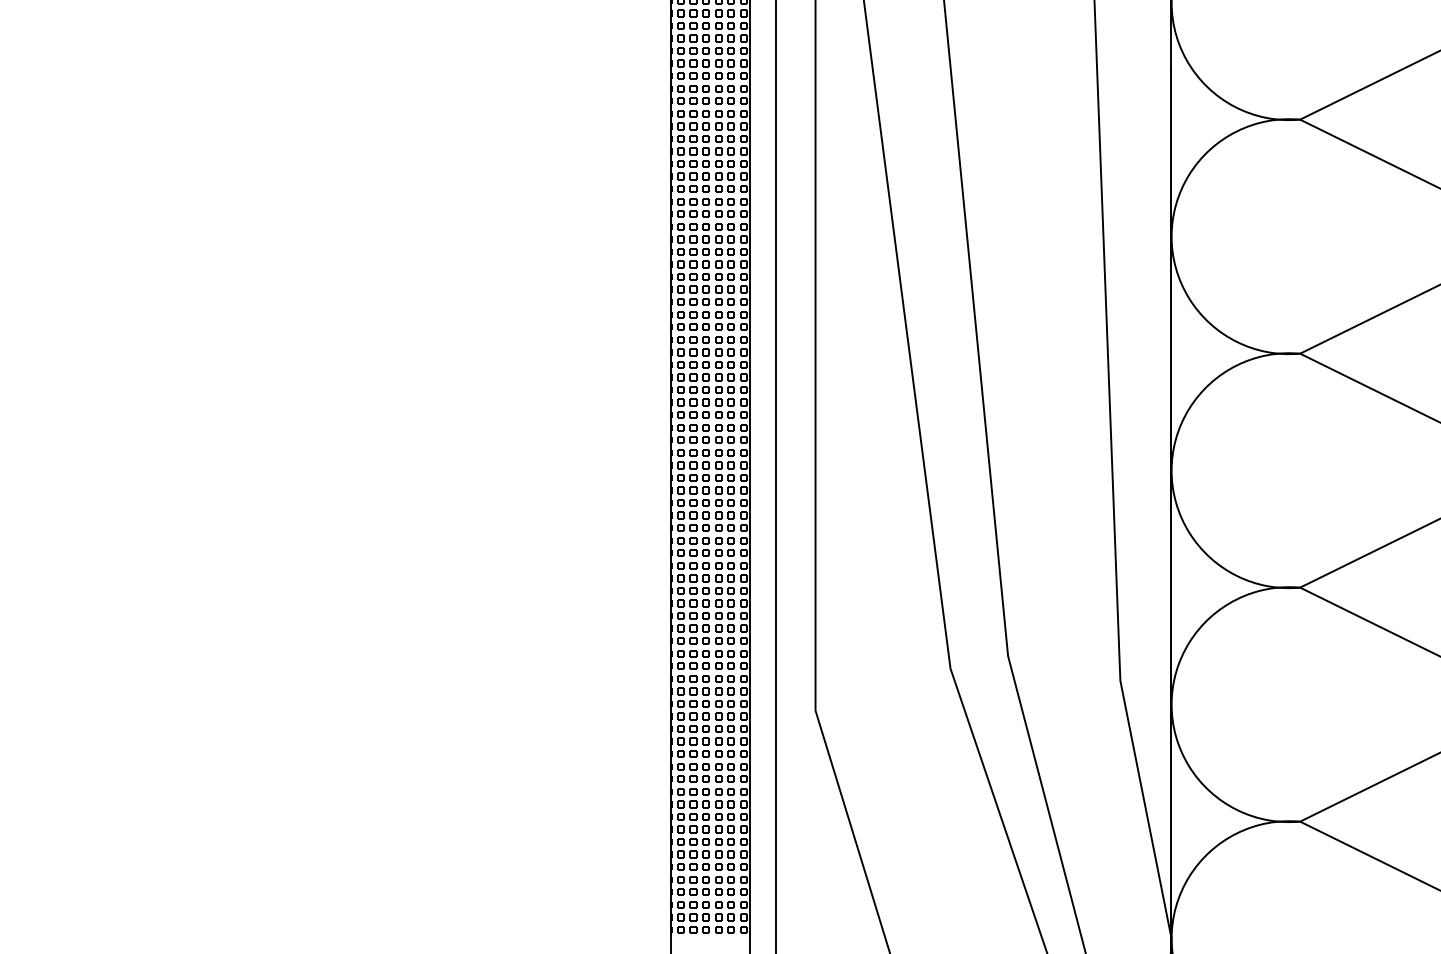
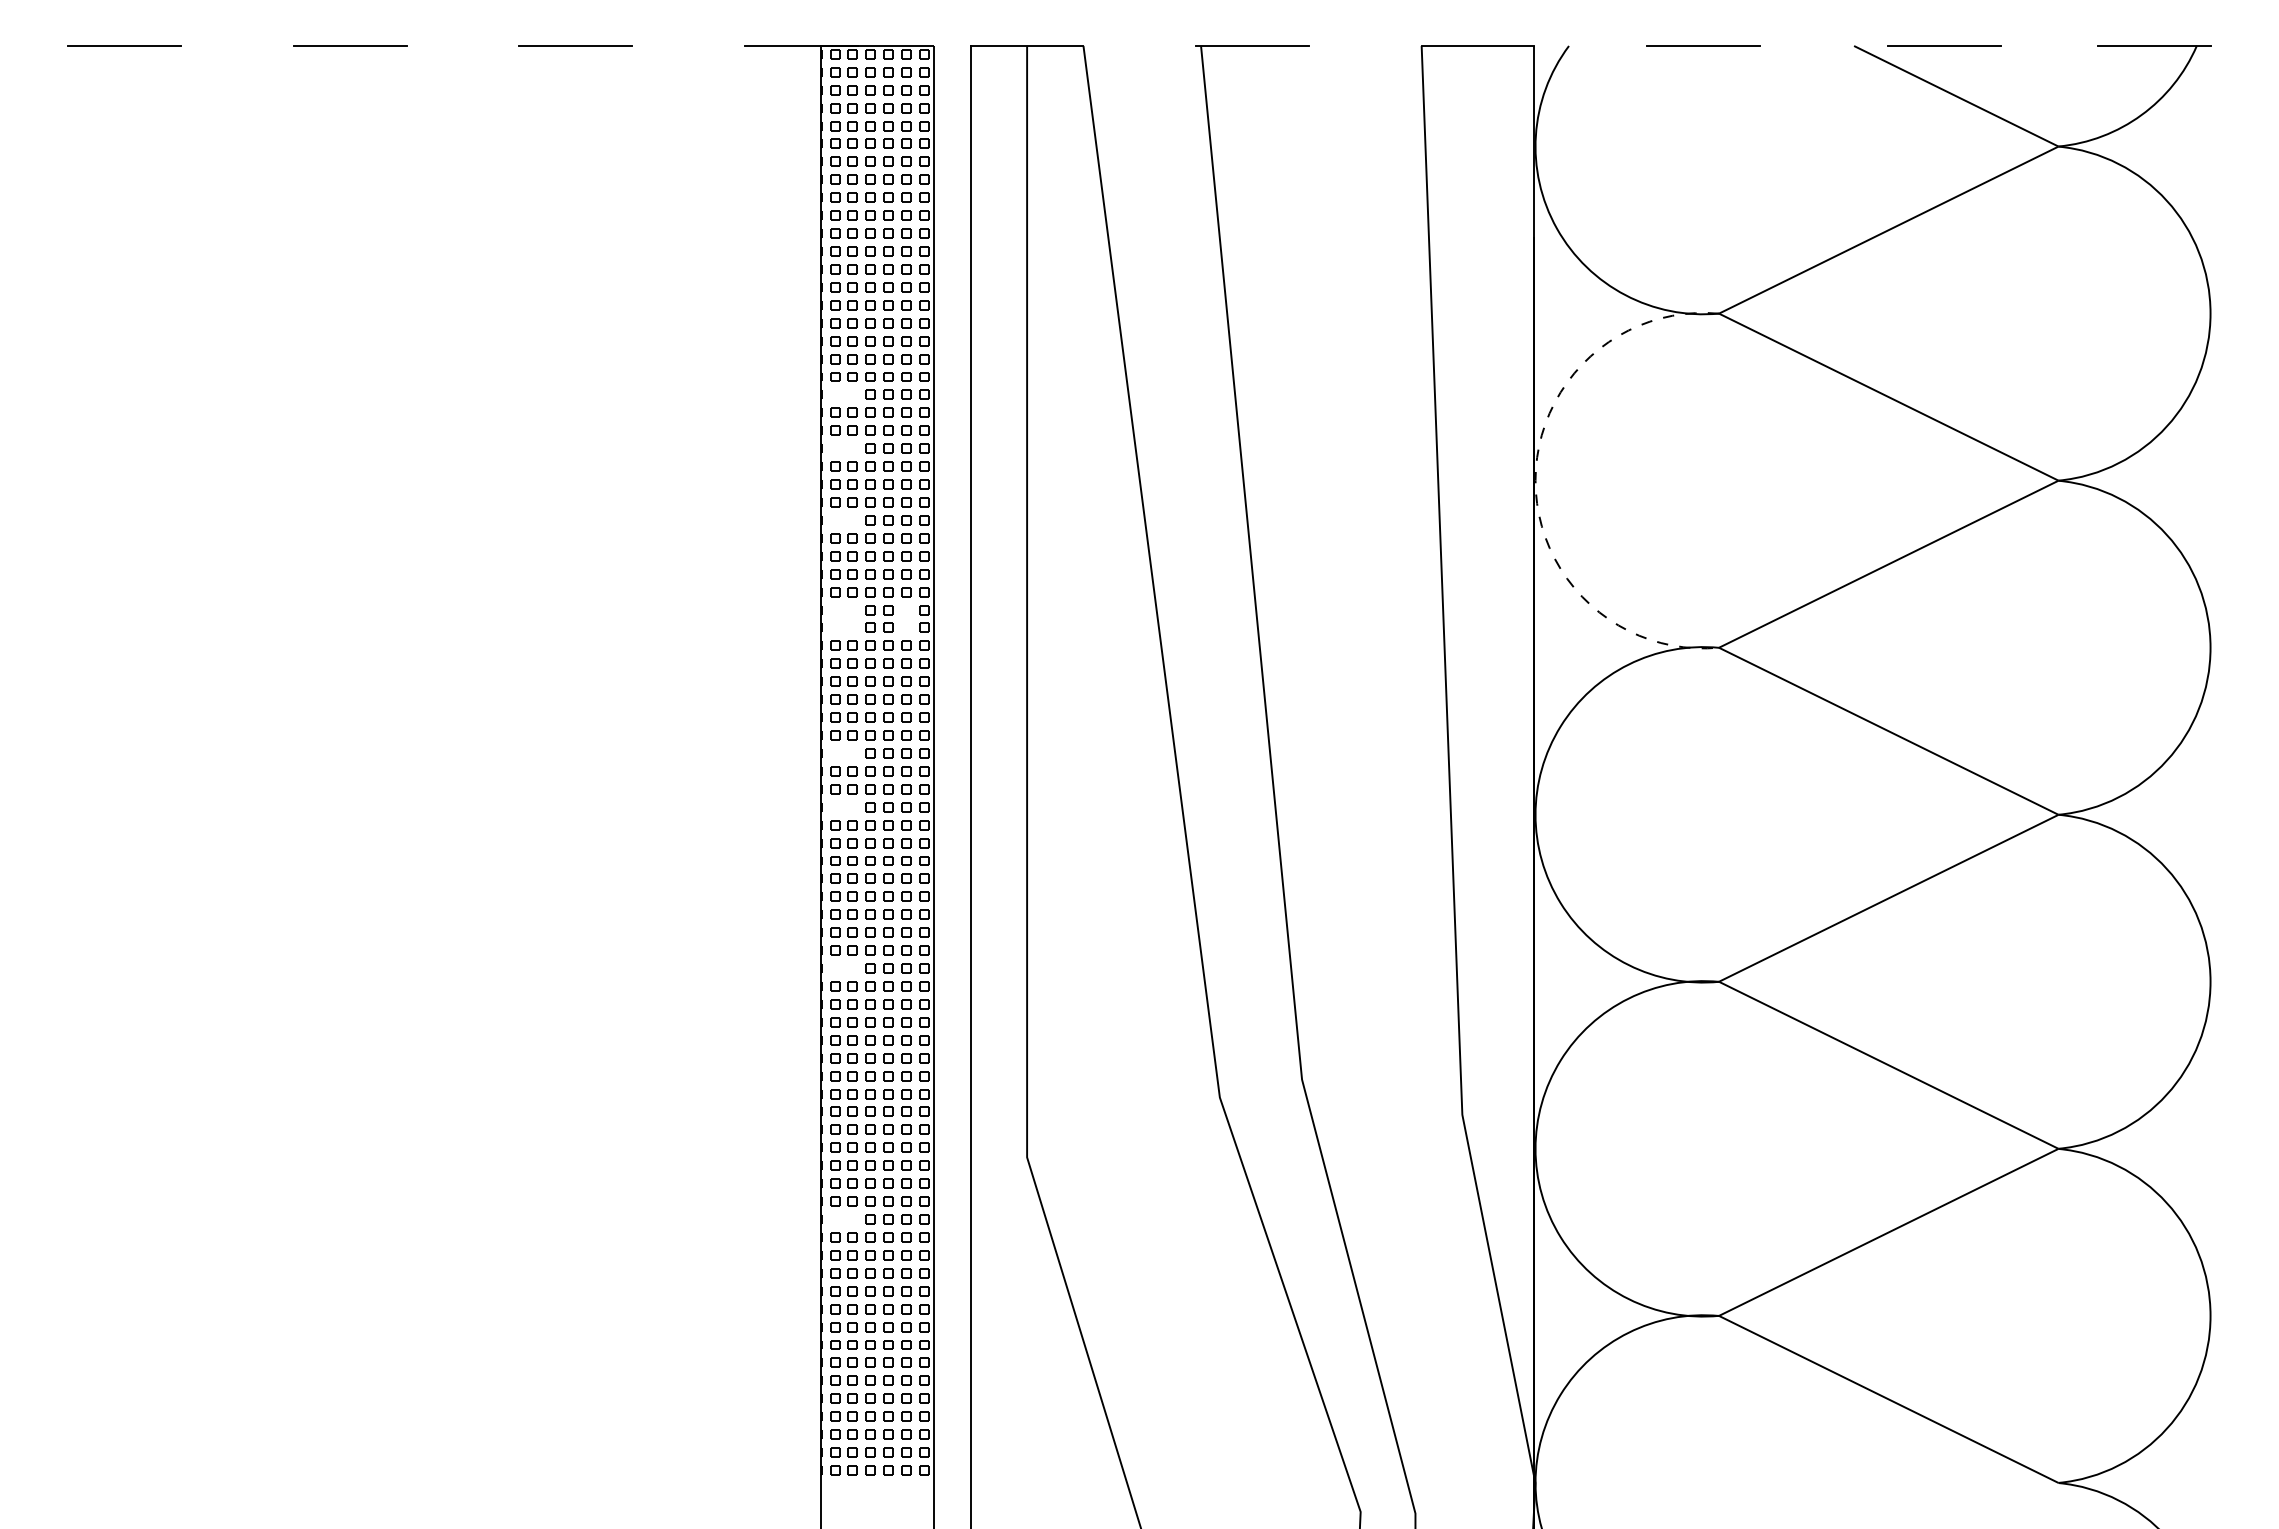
part: (686, 176) -> (843, 394), removed
part: (686, 214) -> (843, 448), removed
arc: (1171, 236) -> (1535, 480), solid -> dashed
part: (686, 264) -> (843, 520), removed
part: (686, 333) -> (843, 618), removed
part: (731, 333) -> (906, 618), removed
part: (686, 427) -> (843, 753), removed
part: (686, 465) -> (843, 807), removed
part: (686, 578) -> (843, 968), removed
part: (686, 754) -> (843, 1219), removed

